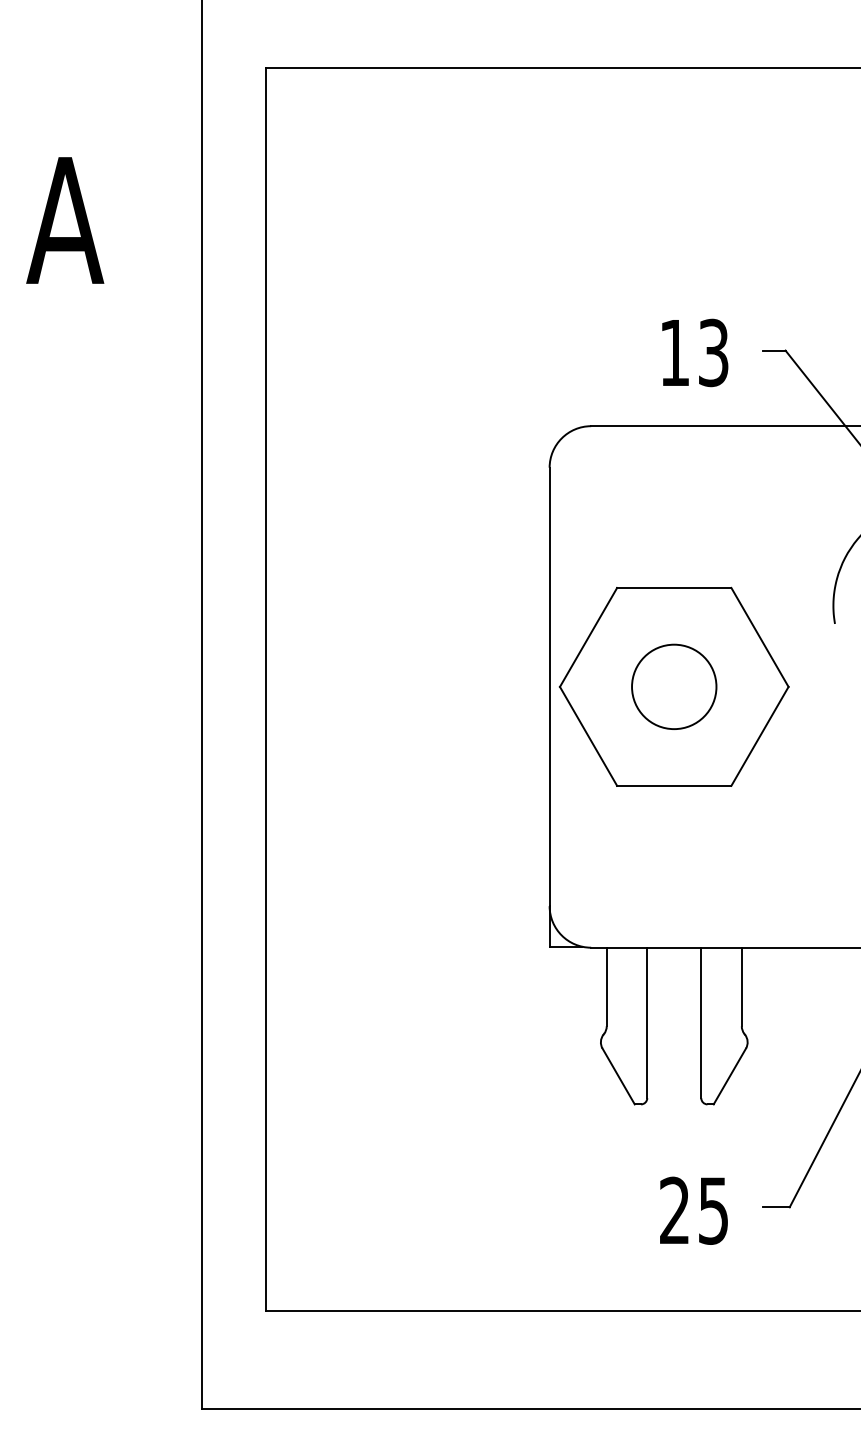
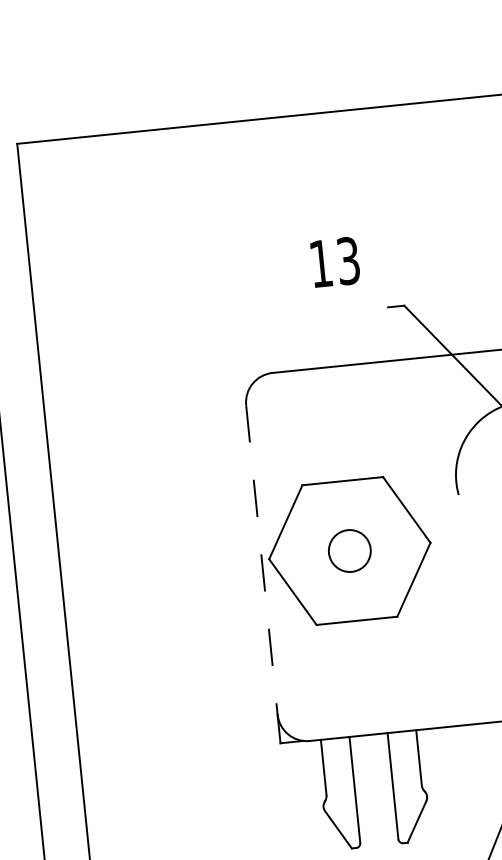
text: (695, 352) -> (335, 261), moved
circle: (674, 686) -> (349, 550), size x0.7
line: (549, 687) -> (261, 560), solid -> dashed

